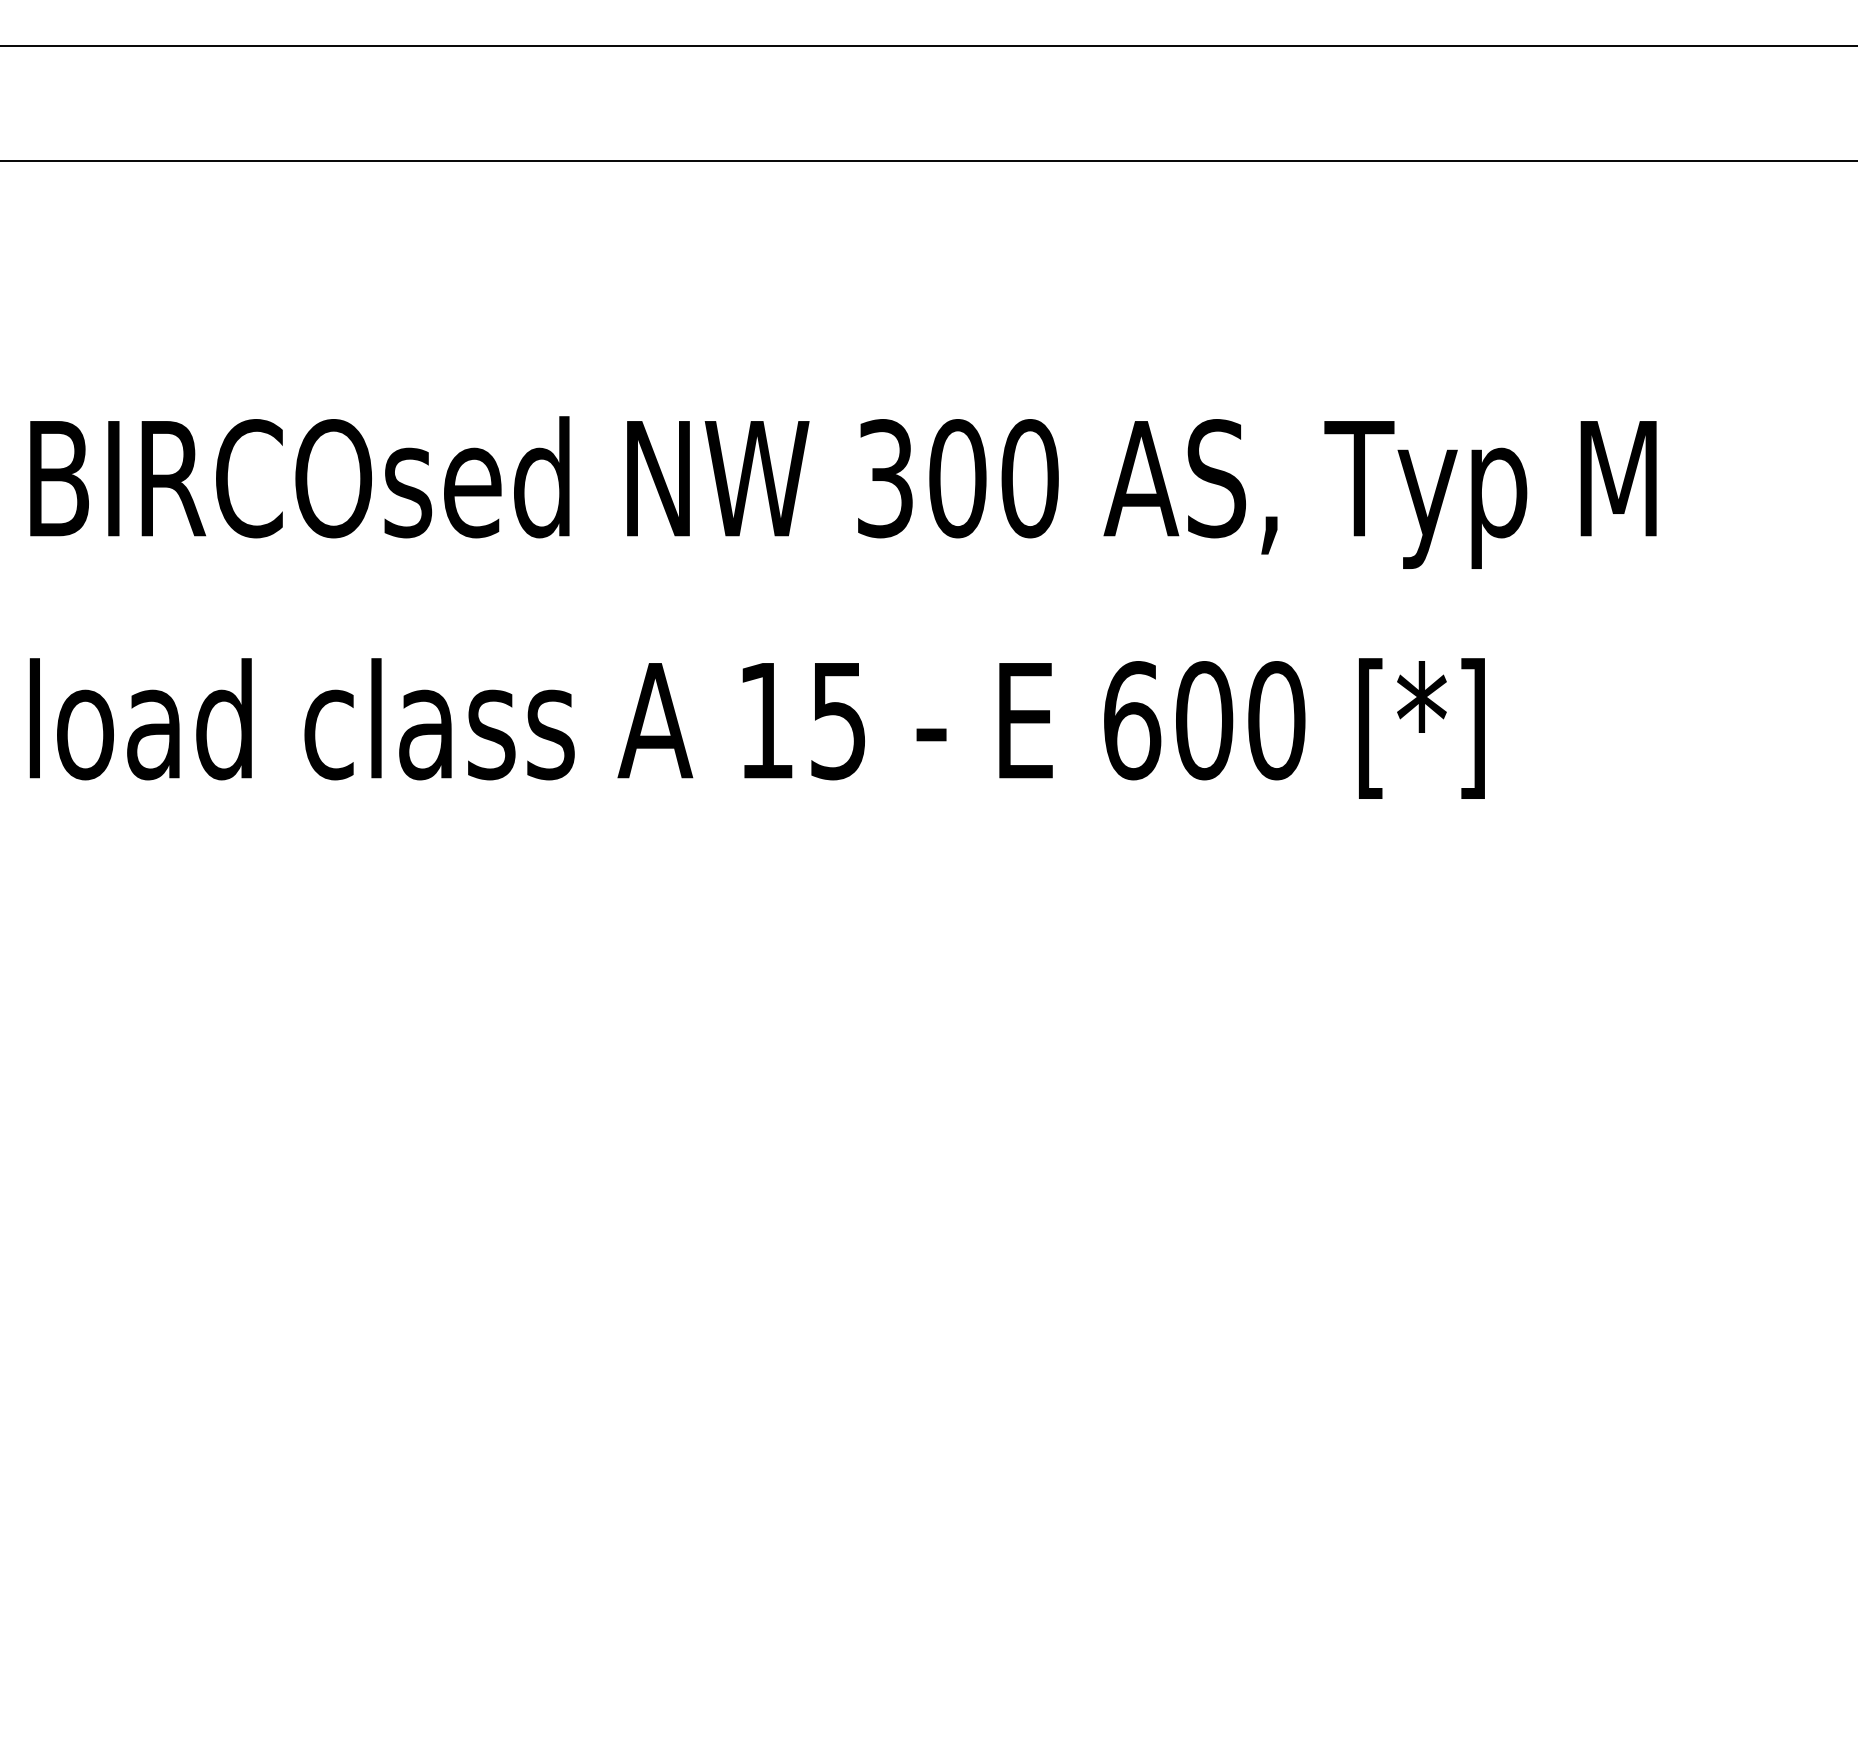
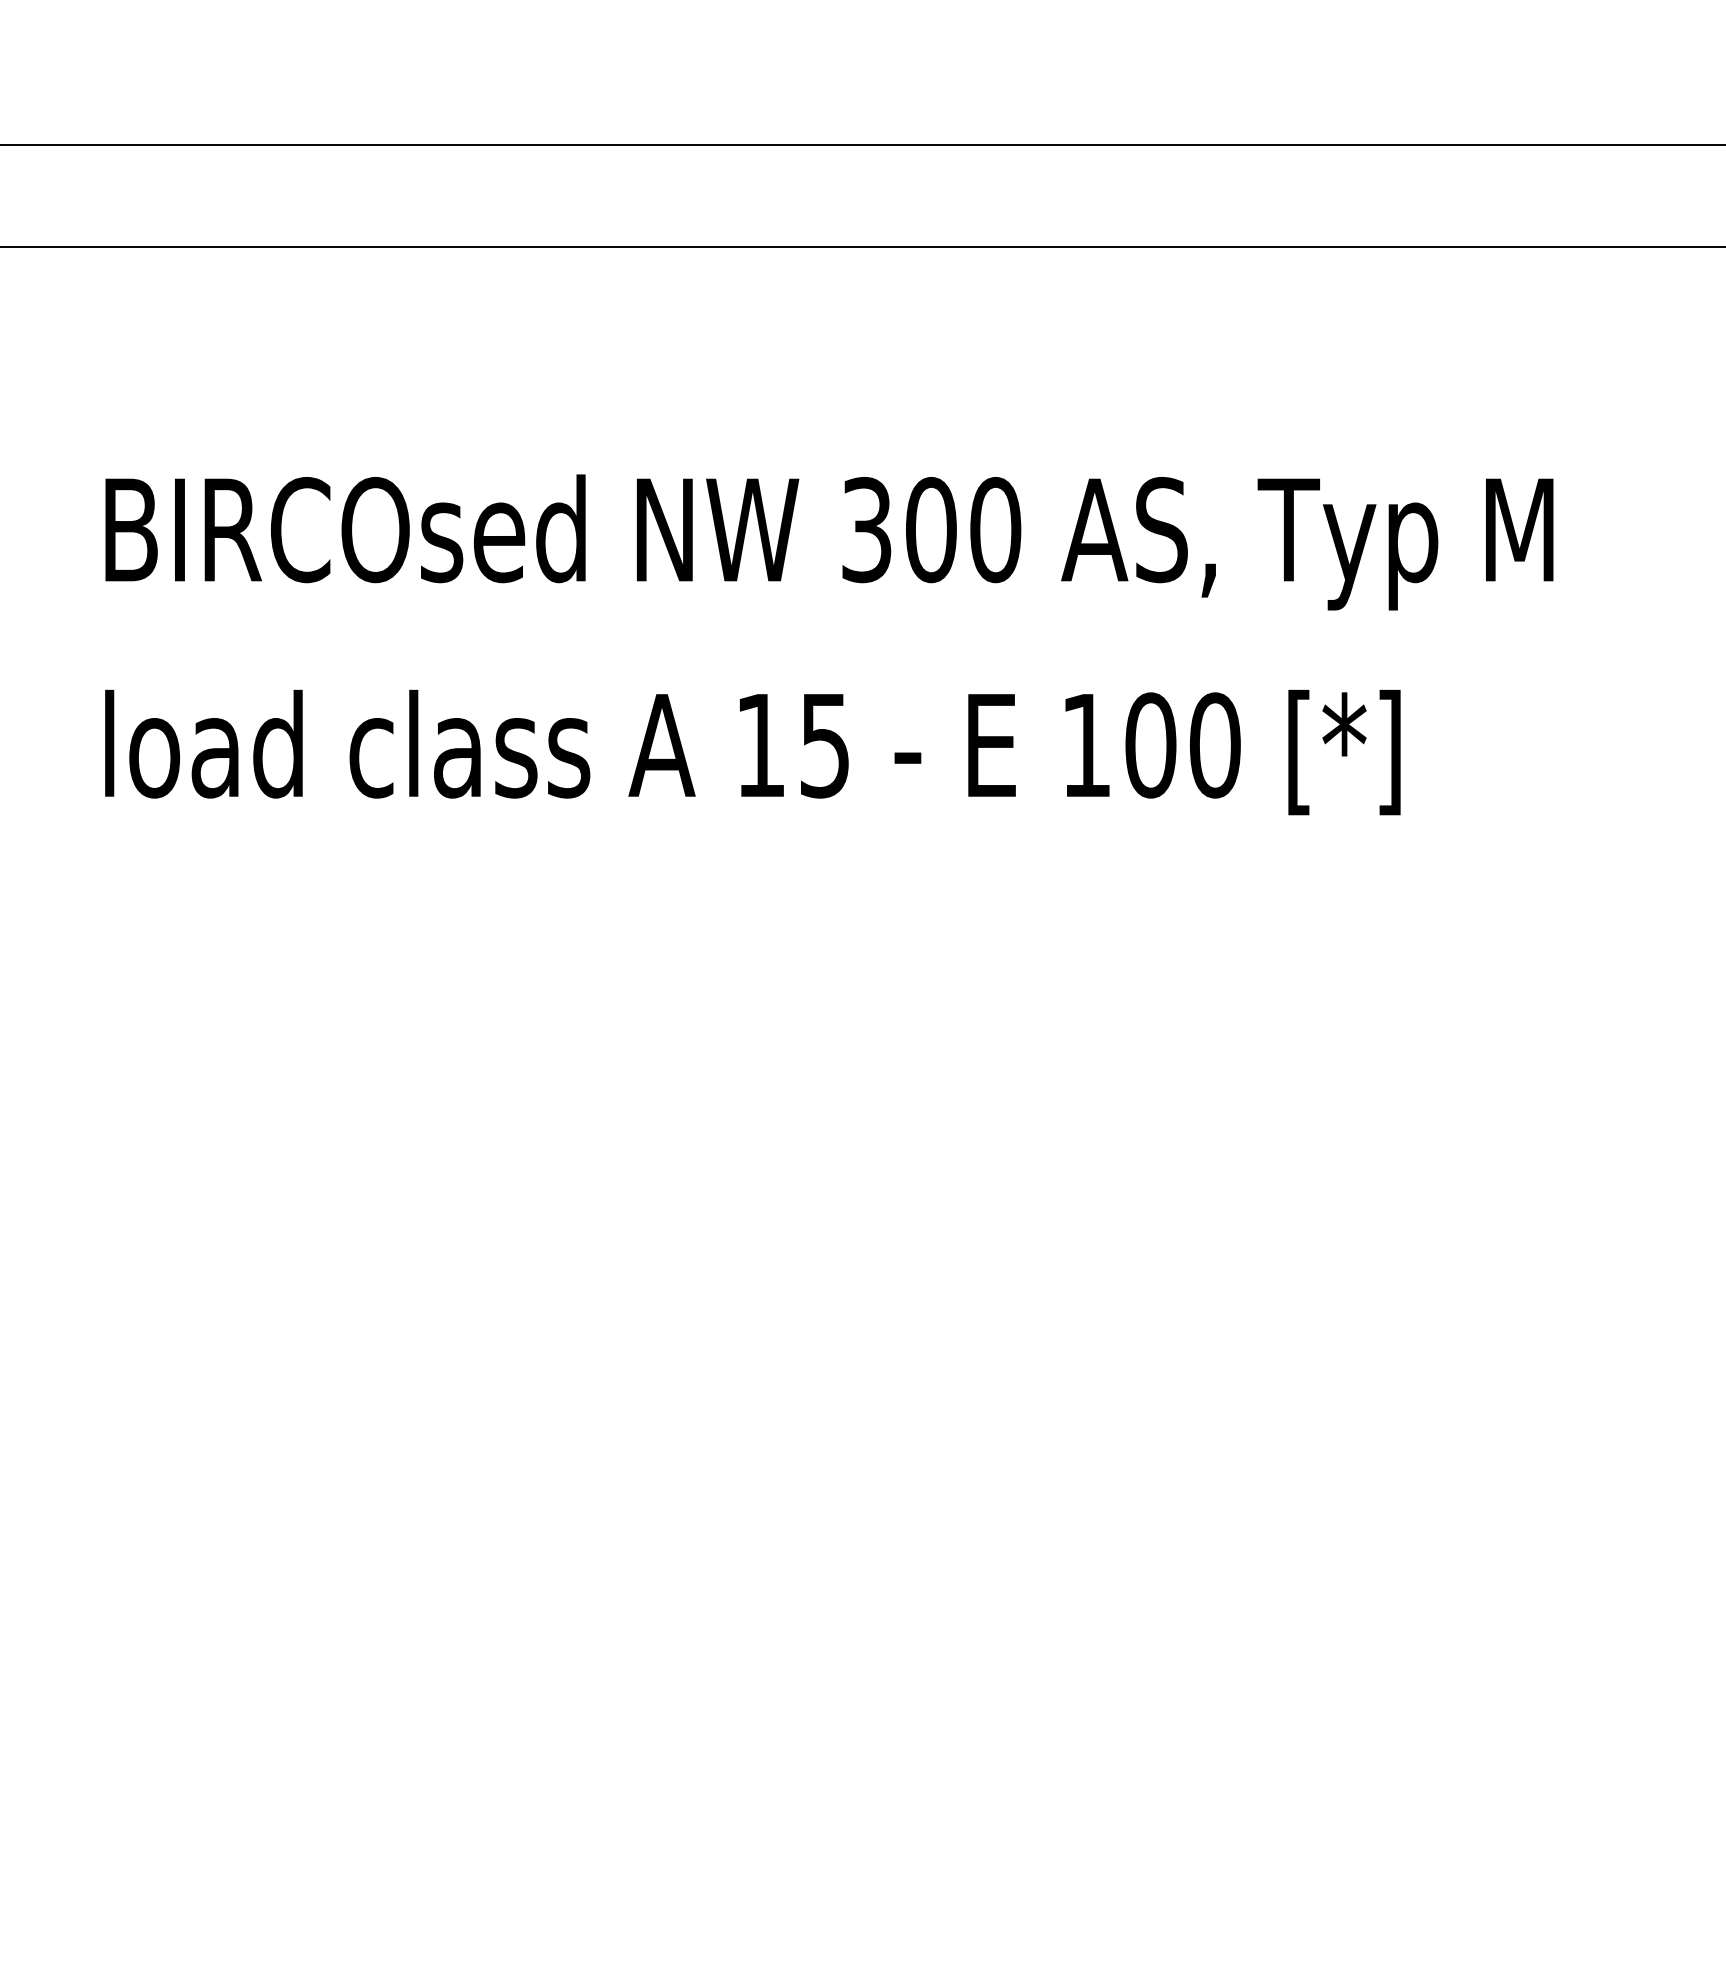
text: (1132, 720) -> (1086, 745), 600 -> 100

